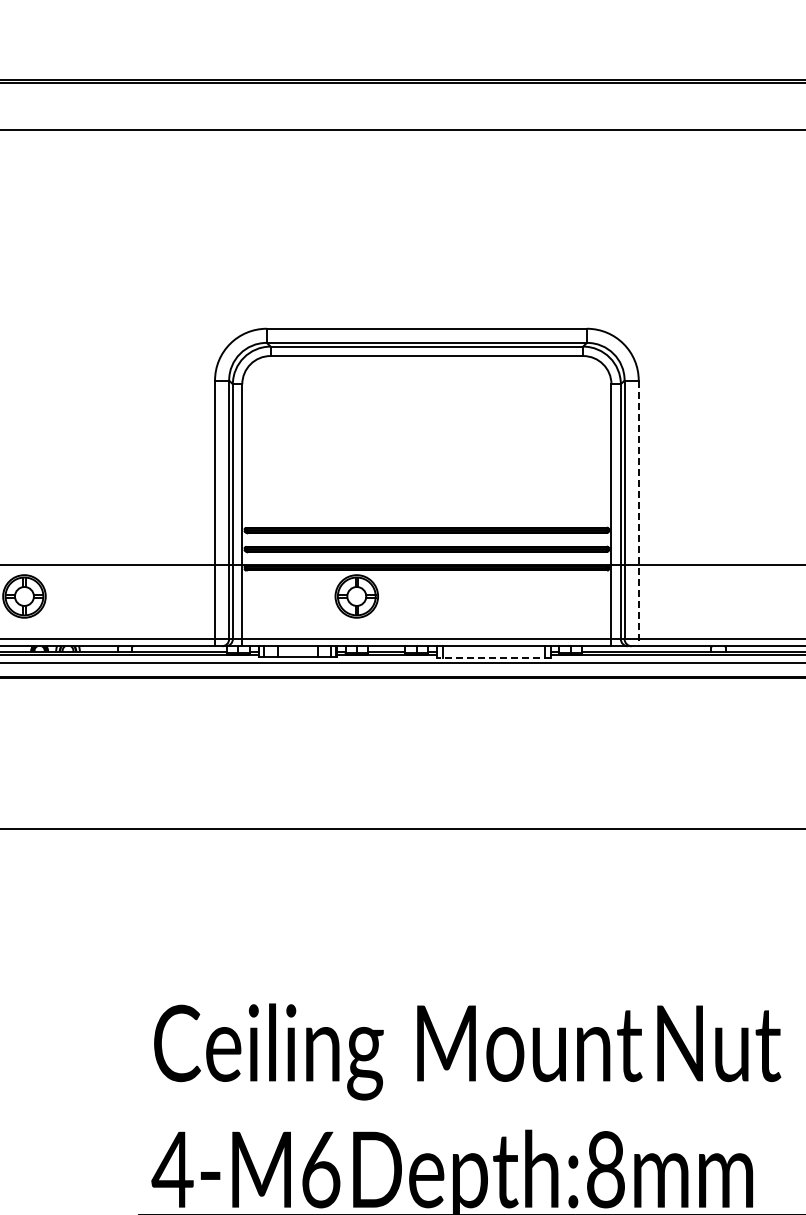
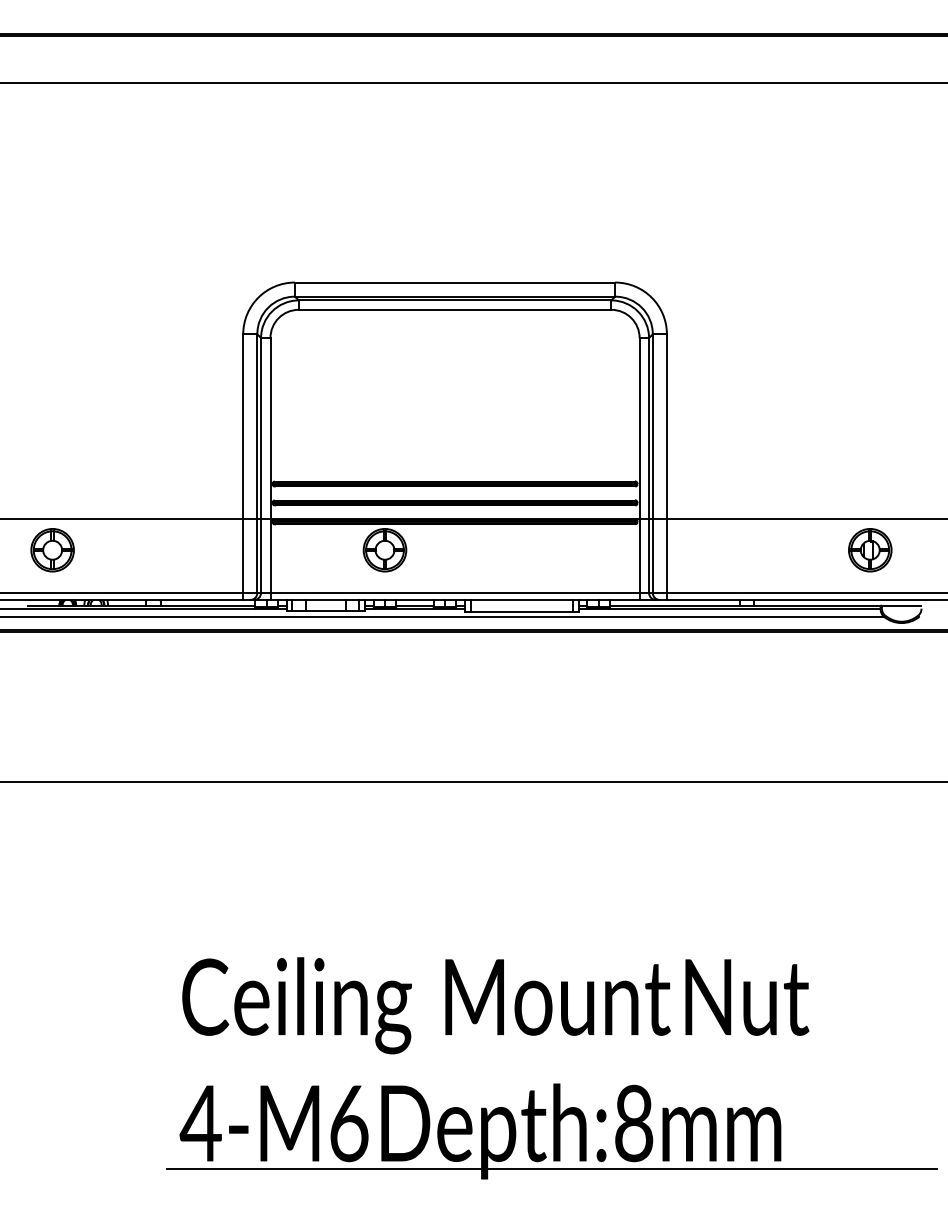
line: (638, 513) -> (666, 467), dashed -> solid
line: (493, 658) -> (521, 612), dashed -> solid

